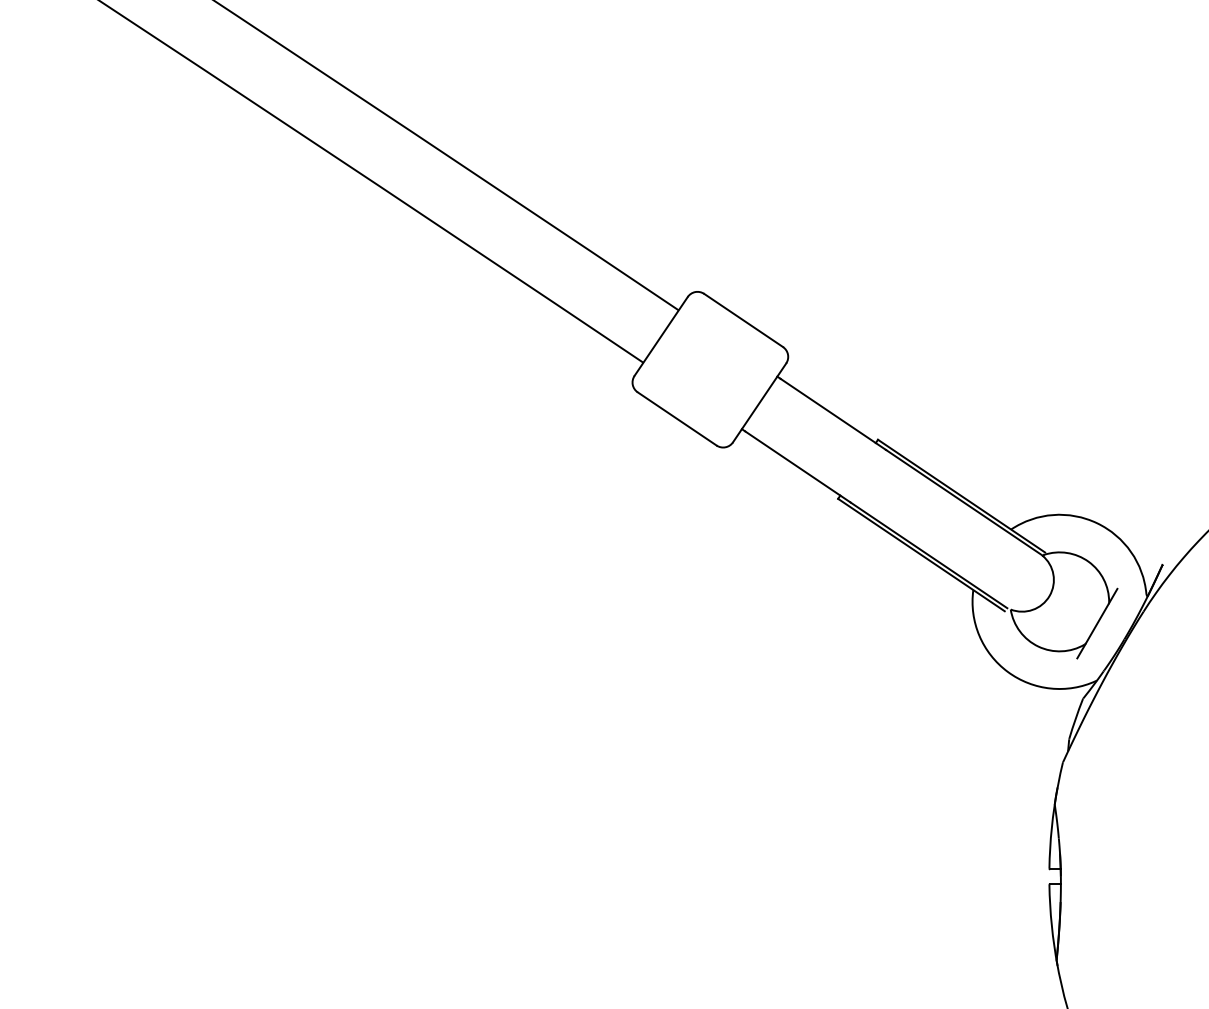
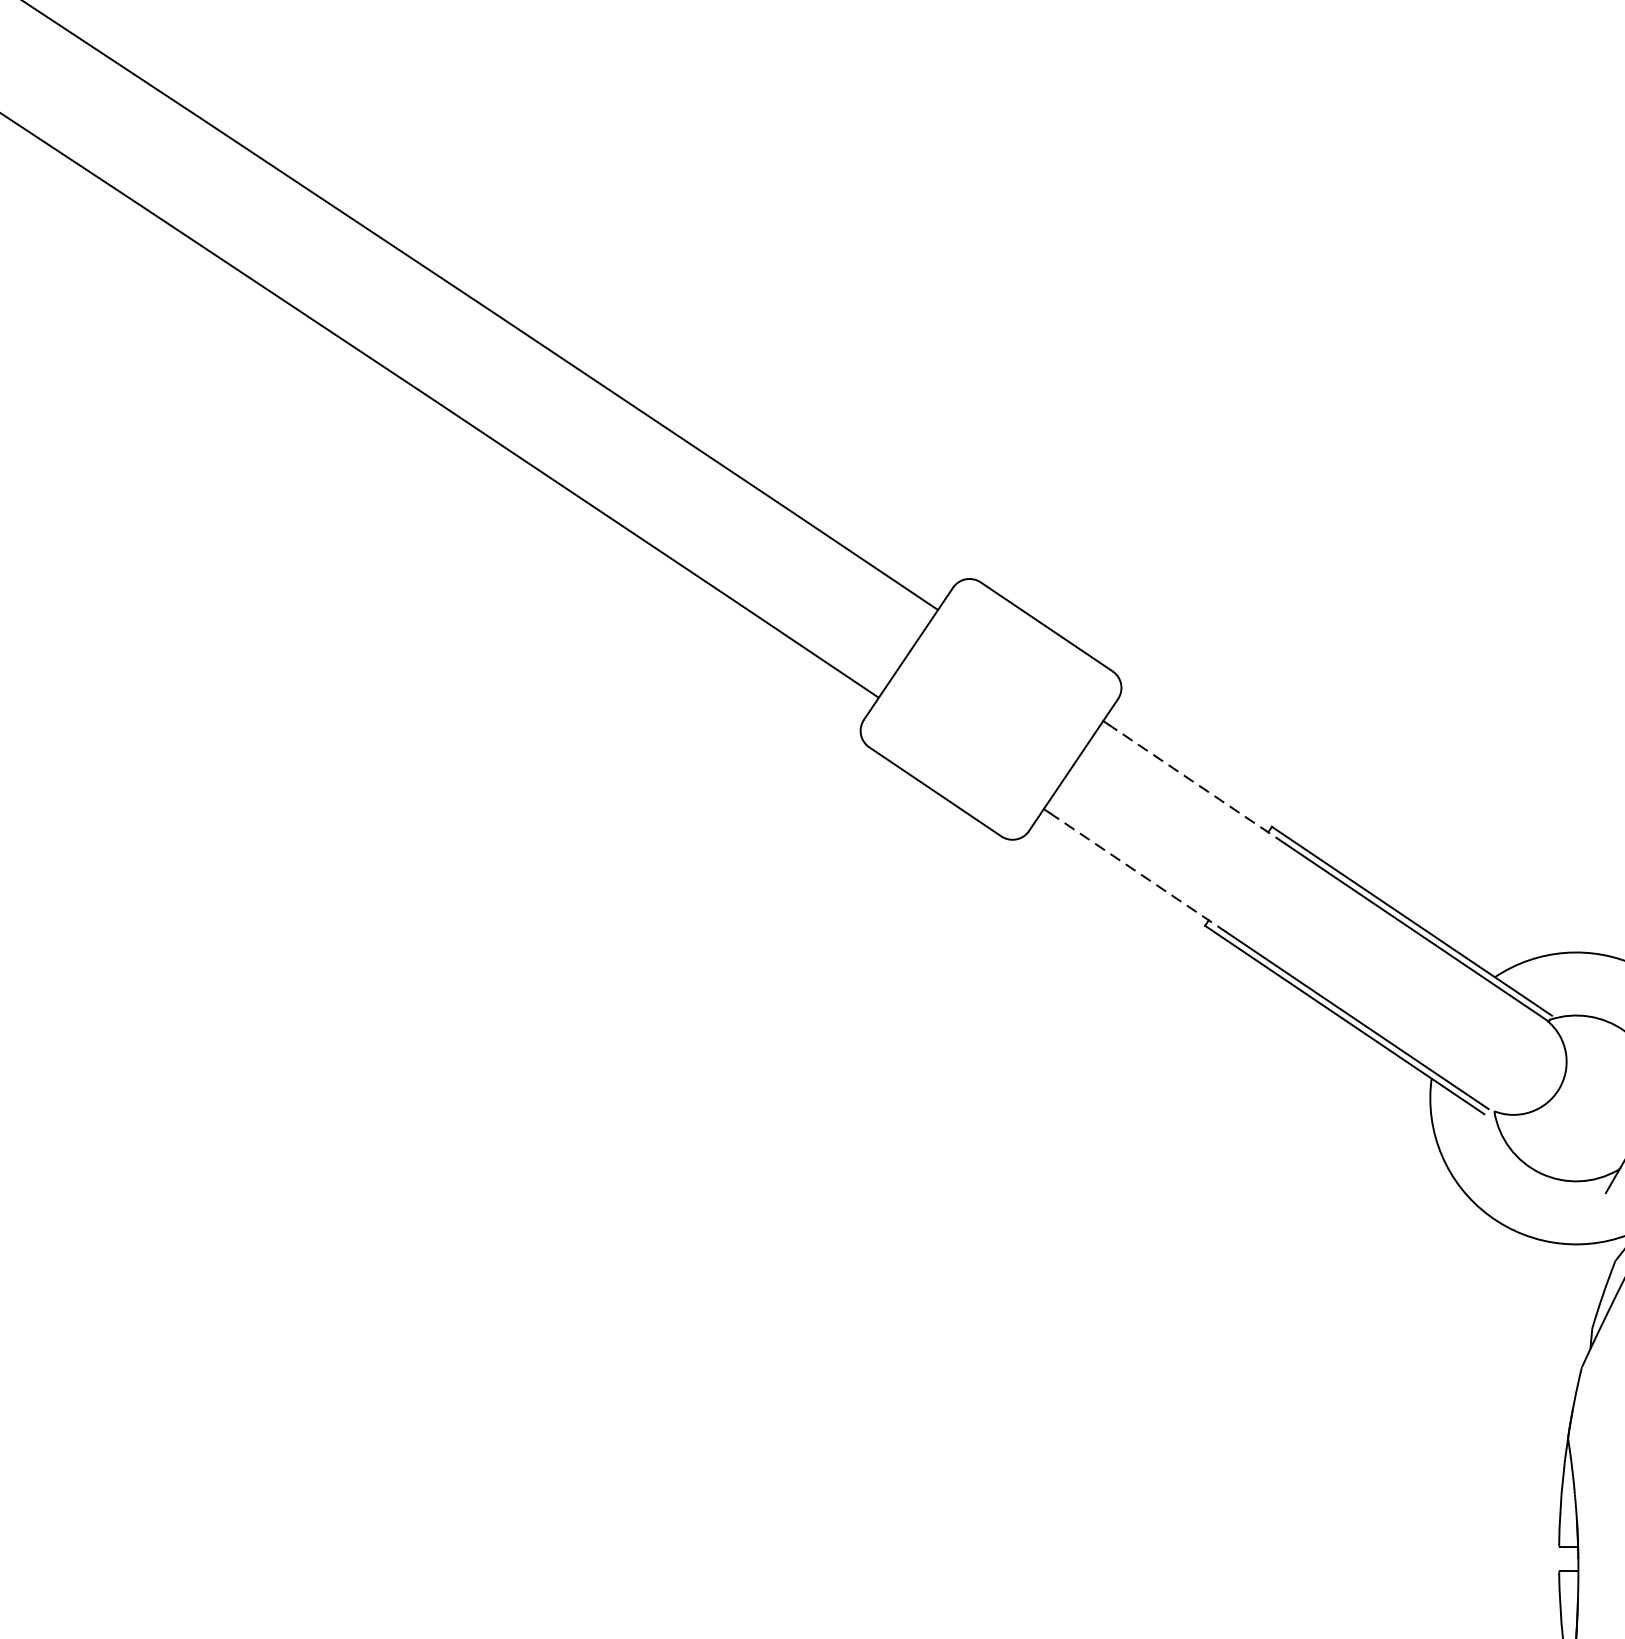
line: (833, 414) -> (1197, 784), solid -> dashed
line: (797, 466) -> (1137, 871), solid -> dashed

